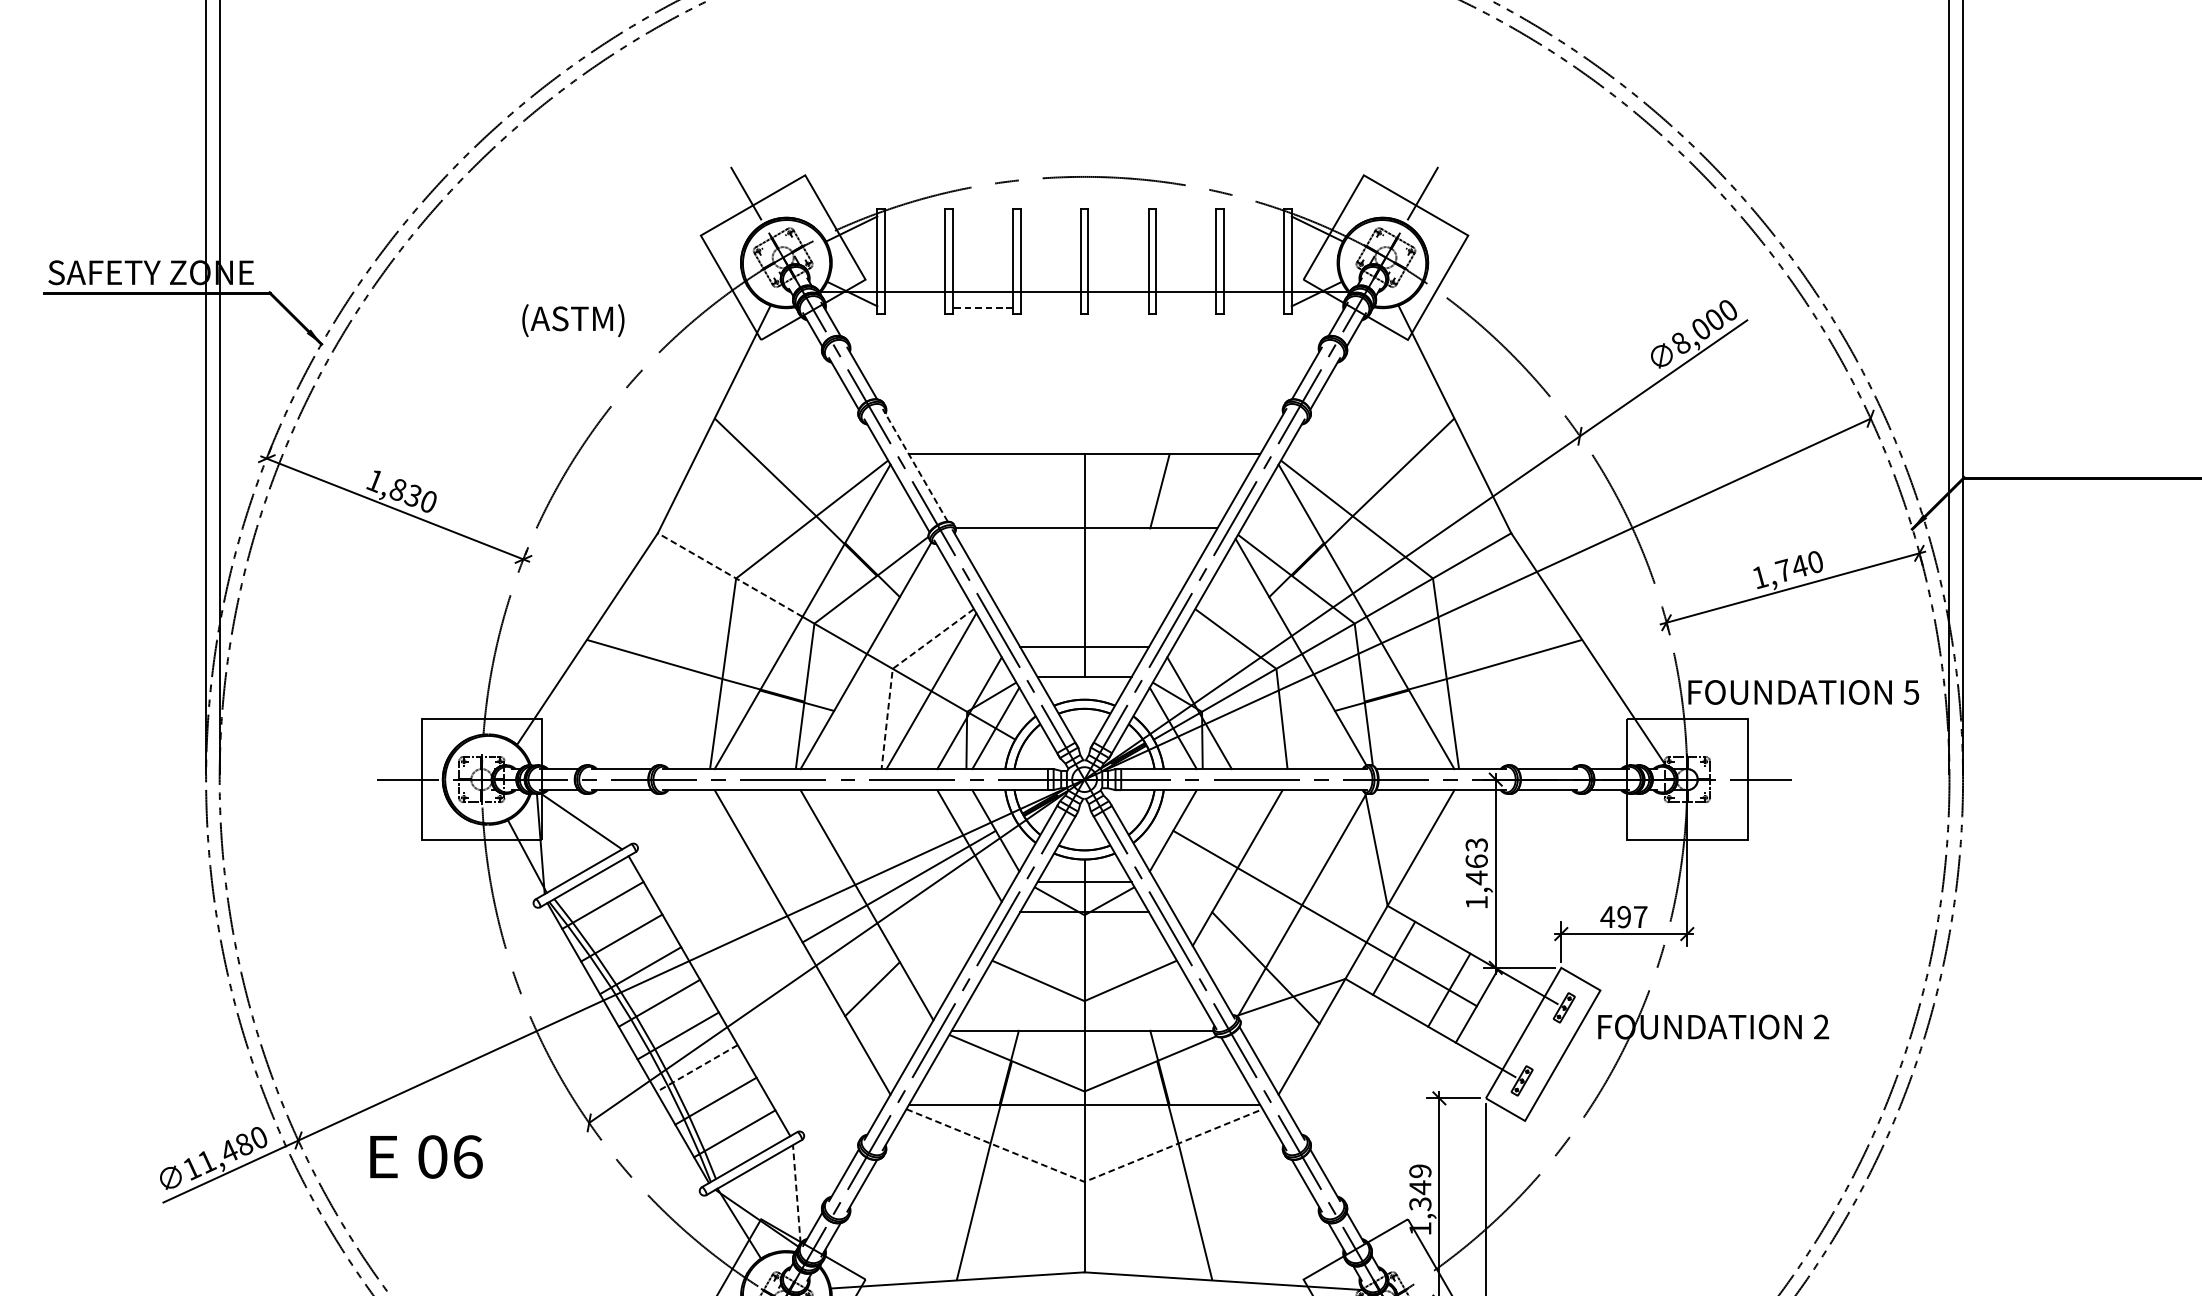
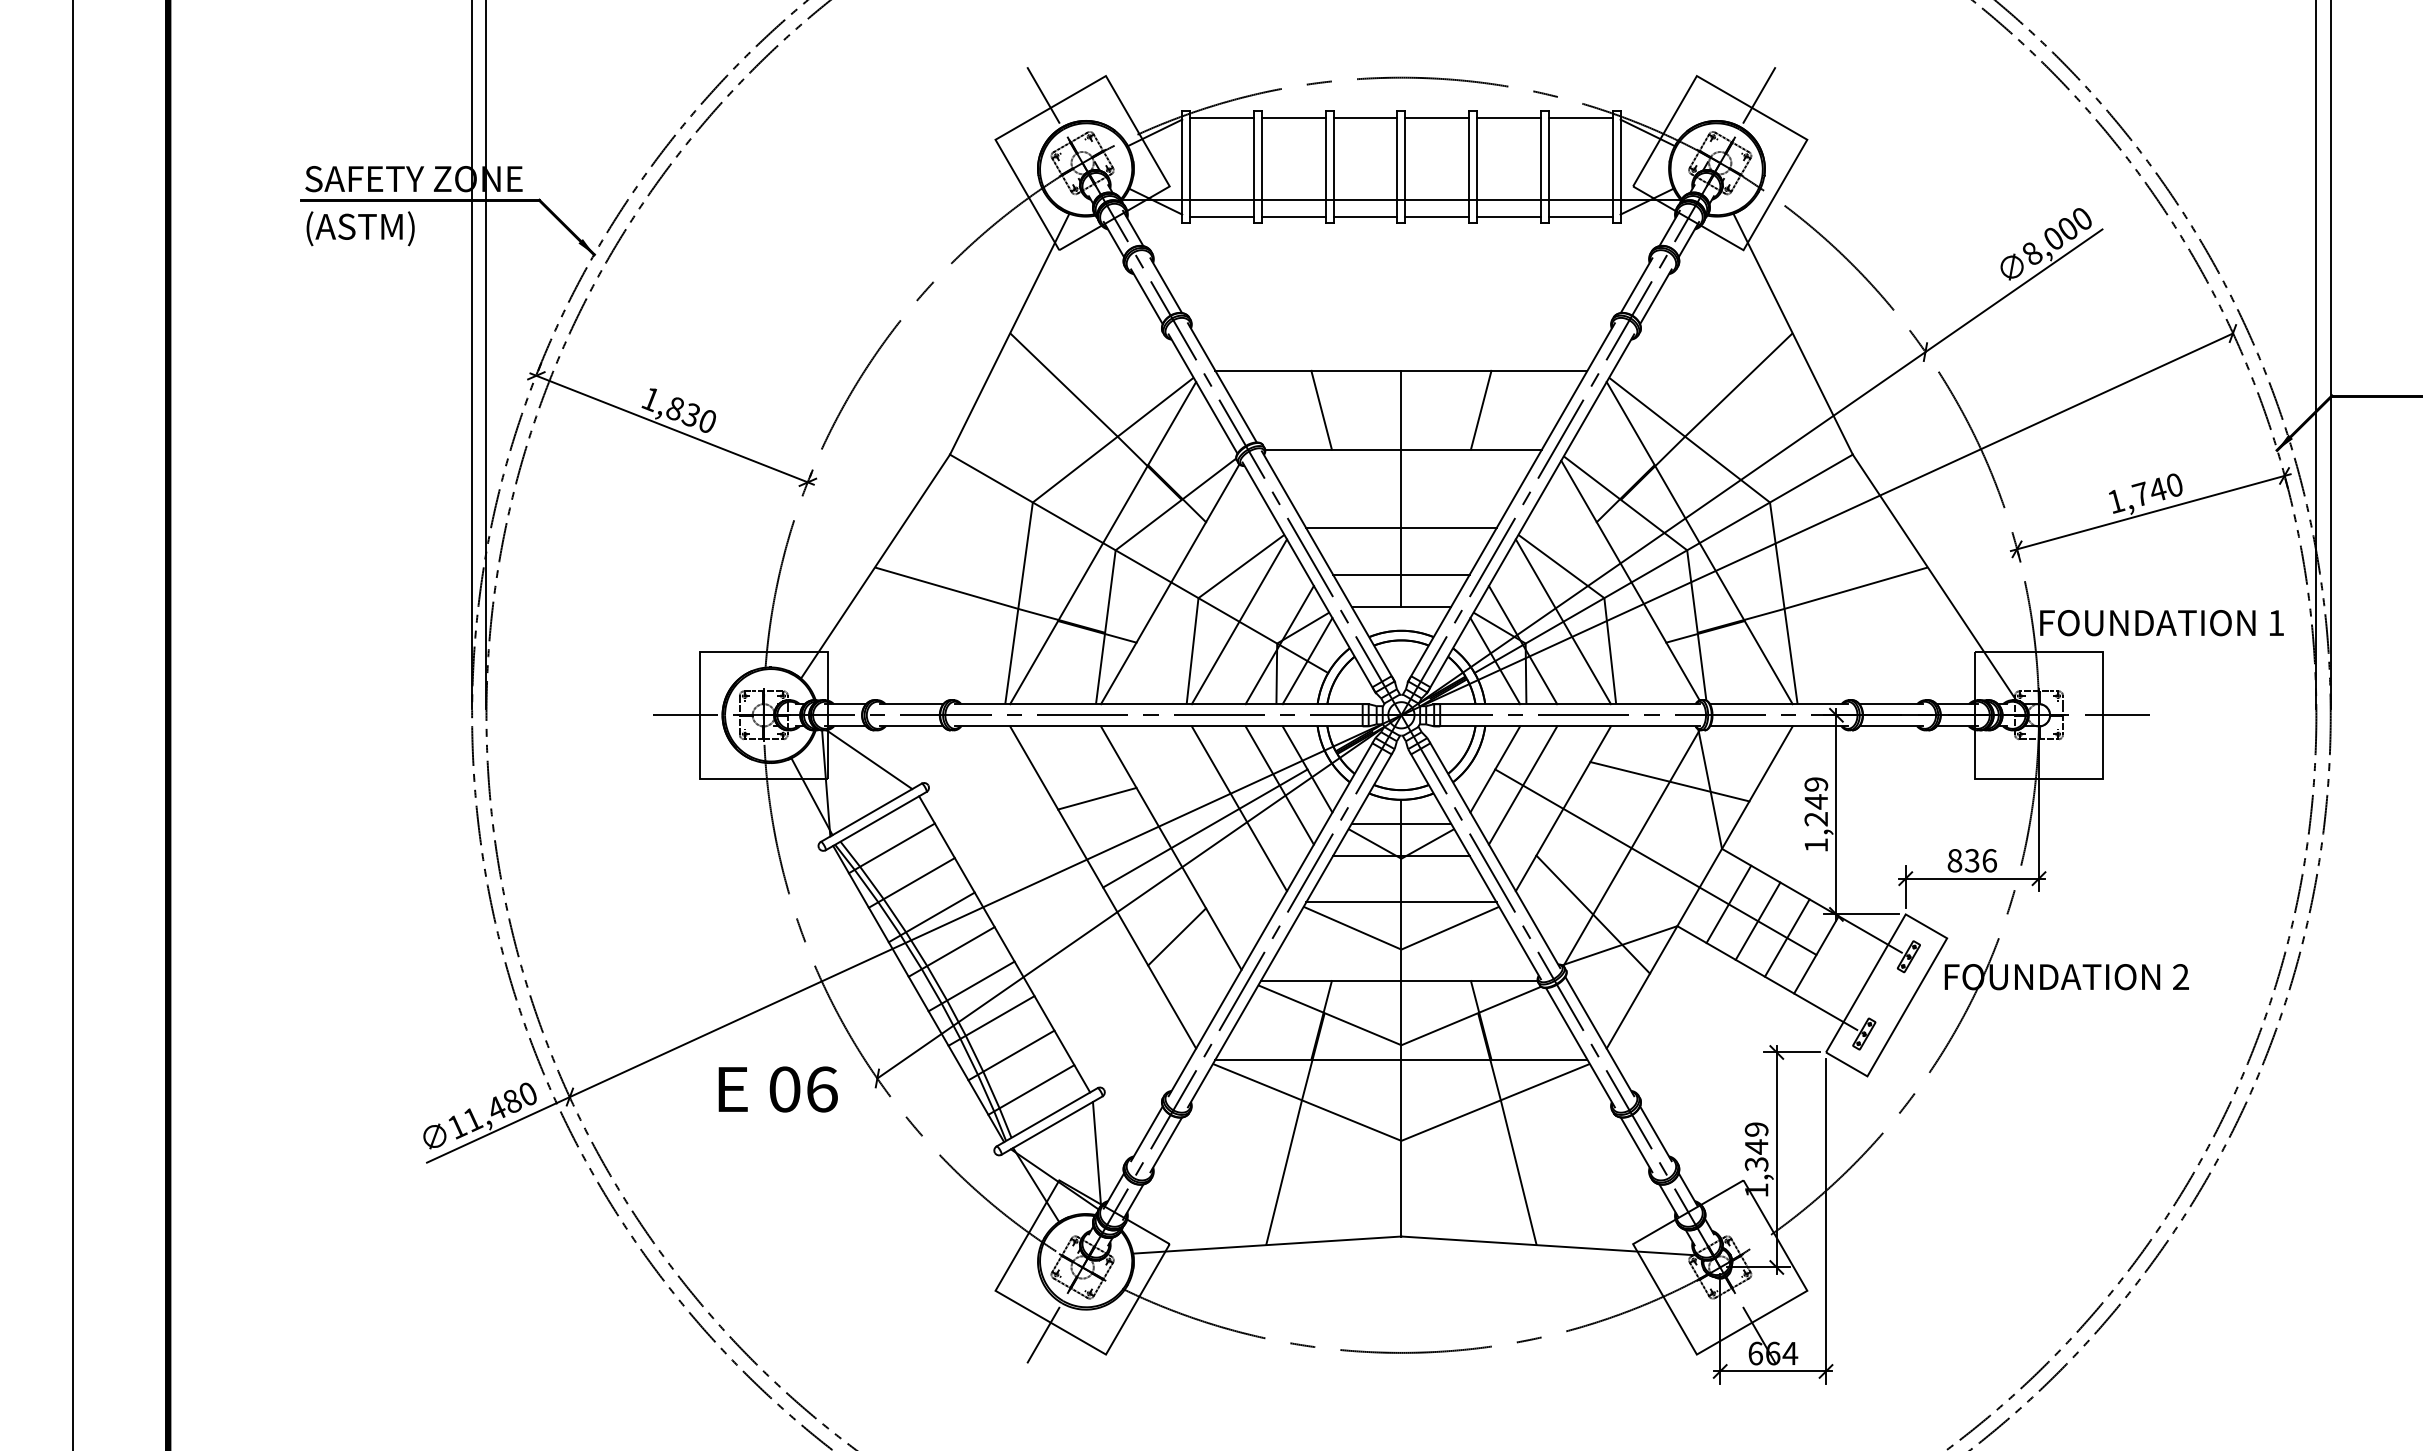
line: (914, 214) -> (1221, 117), added
line: (982, 214) -> (1293, 117), added
line: (1050, 214) -> (1365, 117), added
line: (1118, 214) -> (1437, 117), added
line: (1185, 214) -> (1508, 117), added
line: (1253, 214) -> (1580, 117), added
line: (914, 308) -> (1221, 216), added
line: (982, 308) -> (1293, 216), dashed -> solid
line: (1050, 308) -> (1365, 216), added
line: (1118, 308) -> (1437, 216), added
line: (1185, 308) -> (1508, 216), added
line: (1253, 308) -> (1580, 216), added
text: (573, 320) -> (360, 228), moved
line: (915, 465) -> (1222, 382), dashed -> solid
line: (1009, 490) -> (1321, 409), added
line: (730, 574) -> (1026, 498), dashed -> solid
line: (1084, 603) -> (1401, 528), added
line: (892, 669) -> (1198, 598), dashed -> solid
line: (1236, 690) -> (1562, 621), added
text: (1911, 692) -> (2276, 623), 5 -> 1
line: (1337, 842) -> (1669, 781), added
line: (1199, 845) -> (1522, 785), added
line: (797, 858) -> (1097, 798), added
text: (1476, 862) -> (1816, 802), 1,463 -> 1,249
line: (931, 867) -> (1239, 808), added
text: (1623, 916) -> (1971, 860), 497 -> 836
line: (1084, 956) -> (1401, 902), added
line: (1421, 973) -> (1757, 920), added
line: (697, 1068) -> (991, 1020), dashed -> solid
text: (425, 1156) -> (777, 1089), moved
line: (1084, 1181) -> (1401, 1140), dashed -> solid
line: (797, 1193) -> (1097, 1153), dashed -> solid

